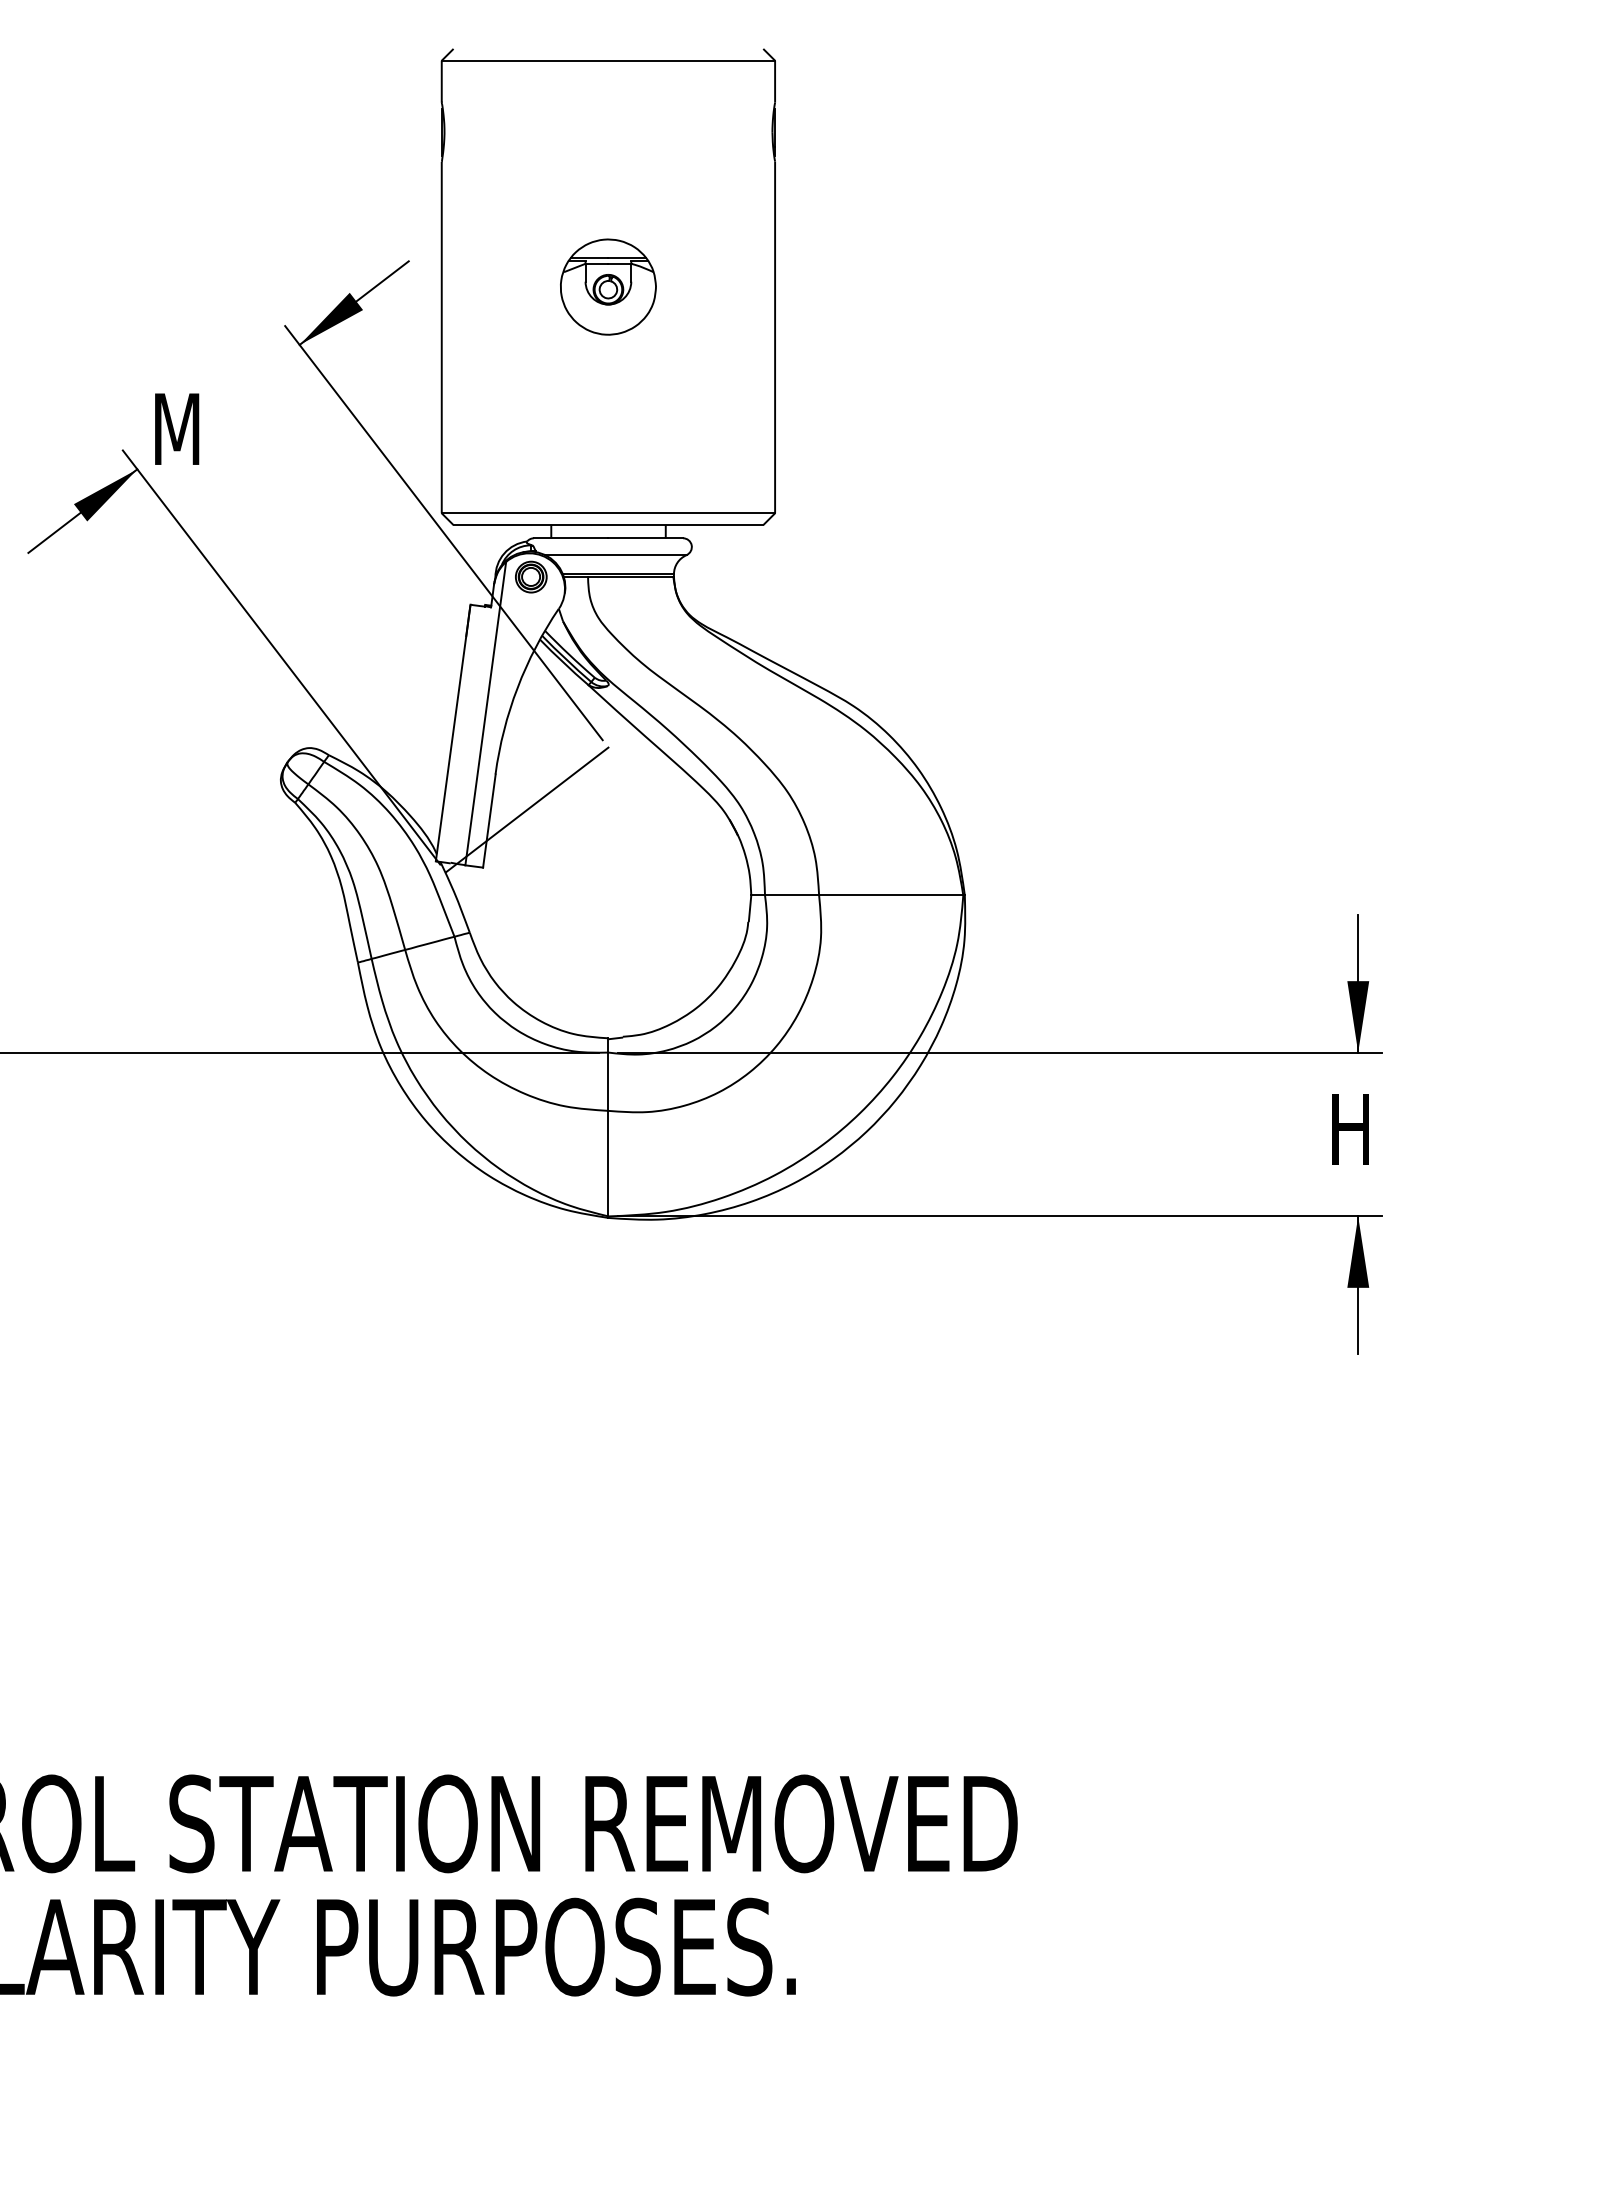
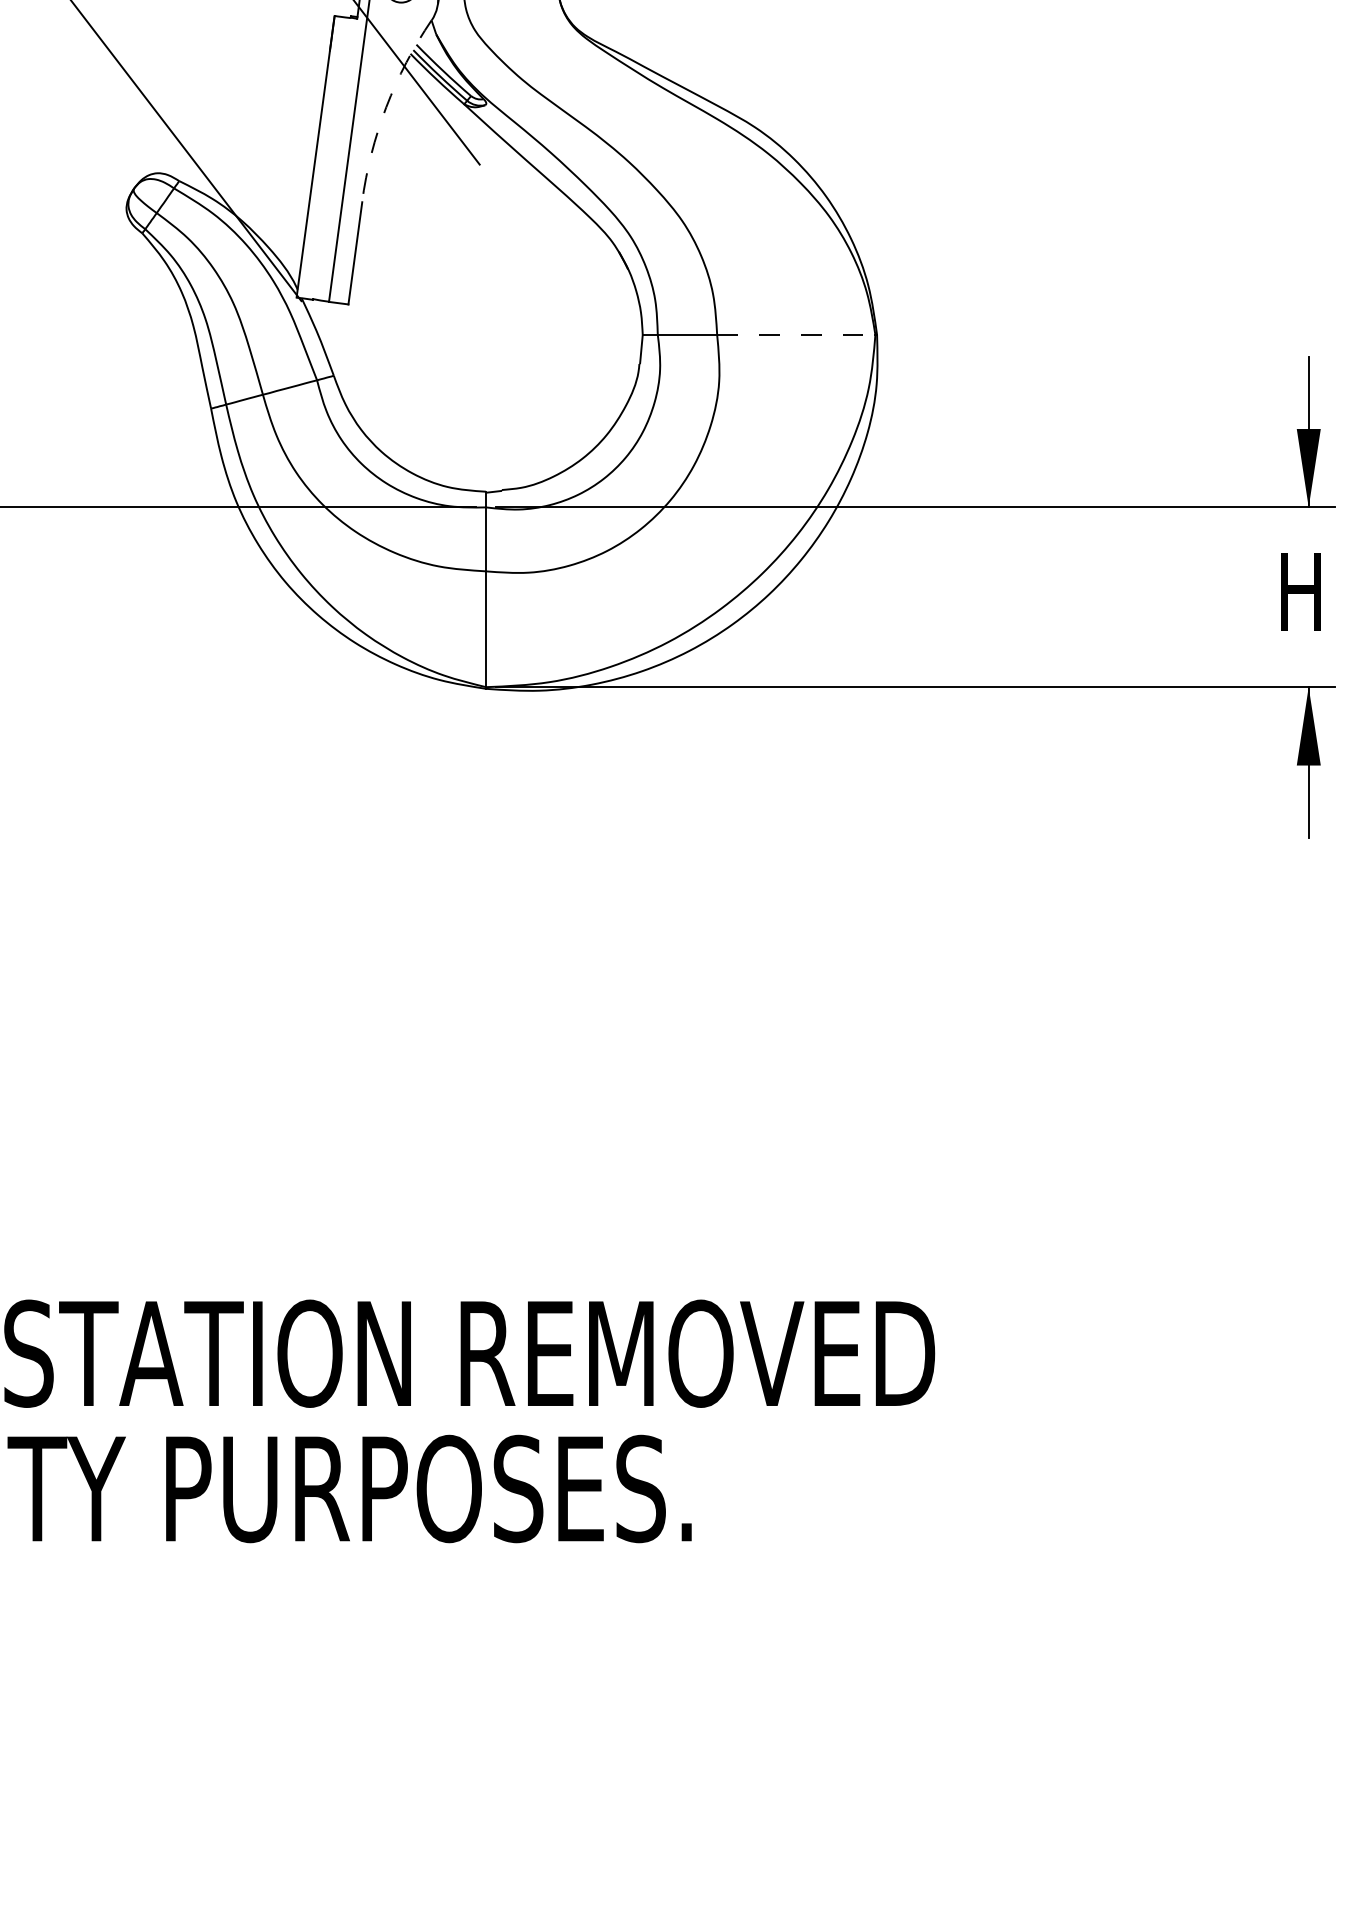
arc: (517, 687) -> (386, 106), solid -> dashed
line: (527, 809) -> (397, 240), removed
line: (891, 895) -> (796, 335), solid -> dashed

